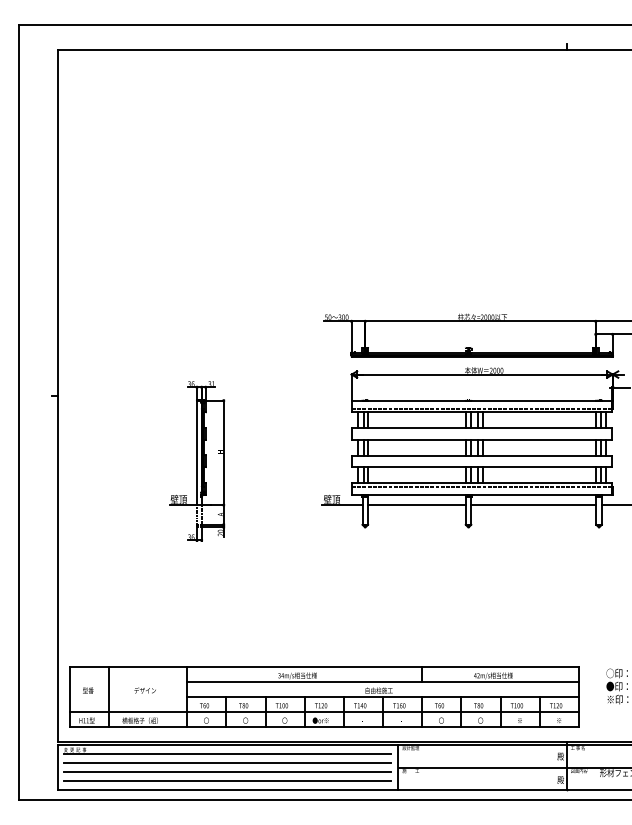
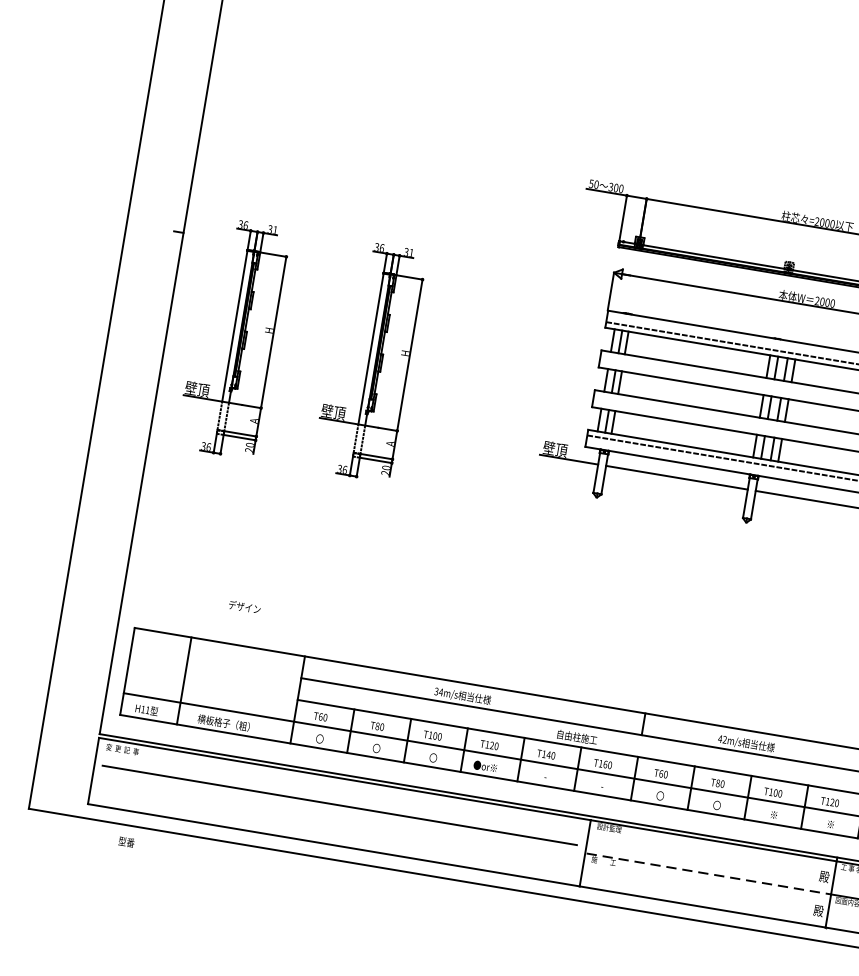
part: (103, 461) -> (233, 338), added
text: (88, 690) -> (126, 841), moved
text: (144, 690) -> (243, 606), moved
line: (227, 753) -> (342, 791), removed
line: (483, 767) -> (709, 873), solid -> dashed
line: (227, 772) -> (337, 819), removed
line: (227, 781) -> (335, 832), removed

